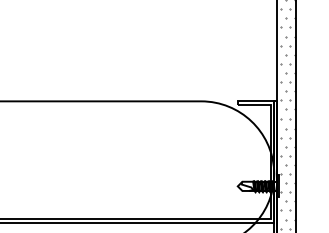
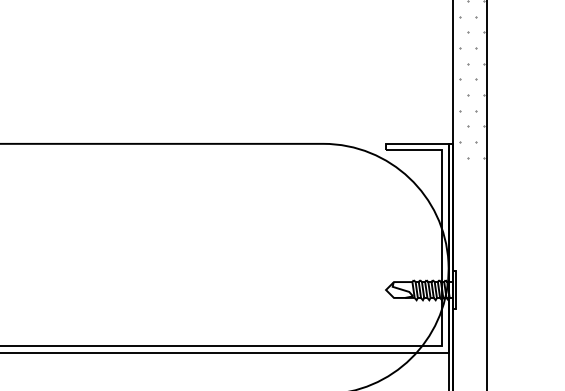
hatch: (287, 173) -> (471, 267), removed

